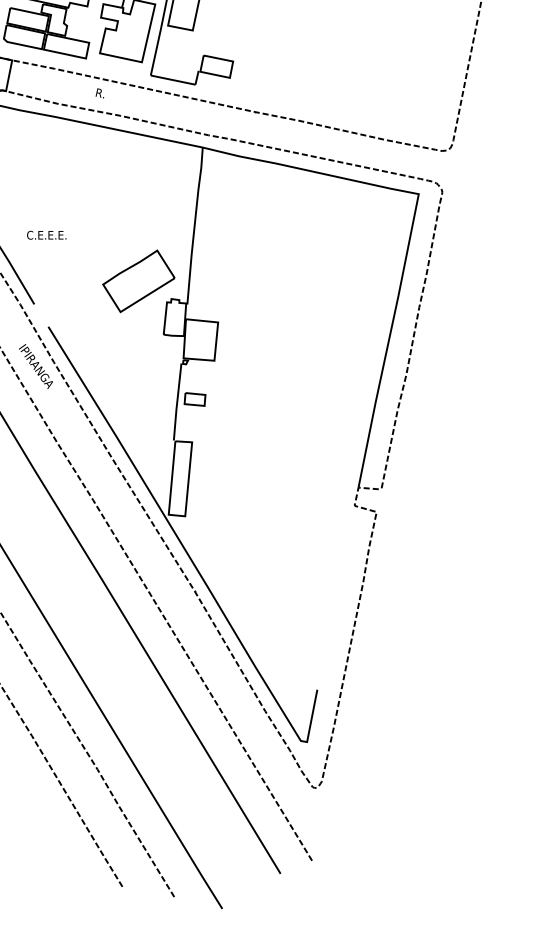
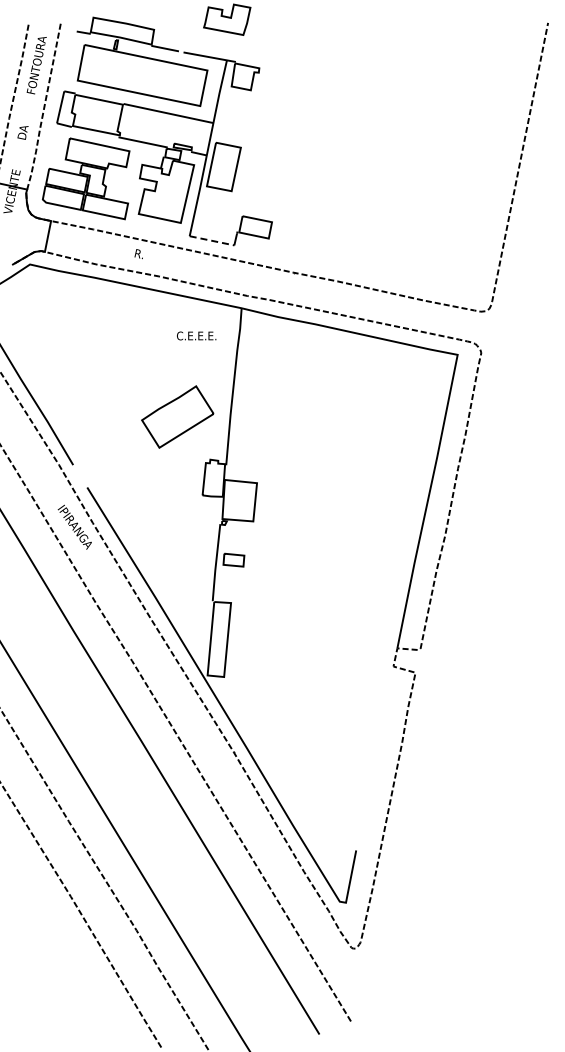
line: (173, 79) -> (212, 240), solid -> dashed
text: (46, 234) -> (196, 335), moved
part: (138, 280) -> (177, 416), moved

